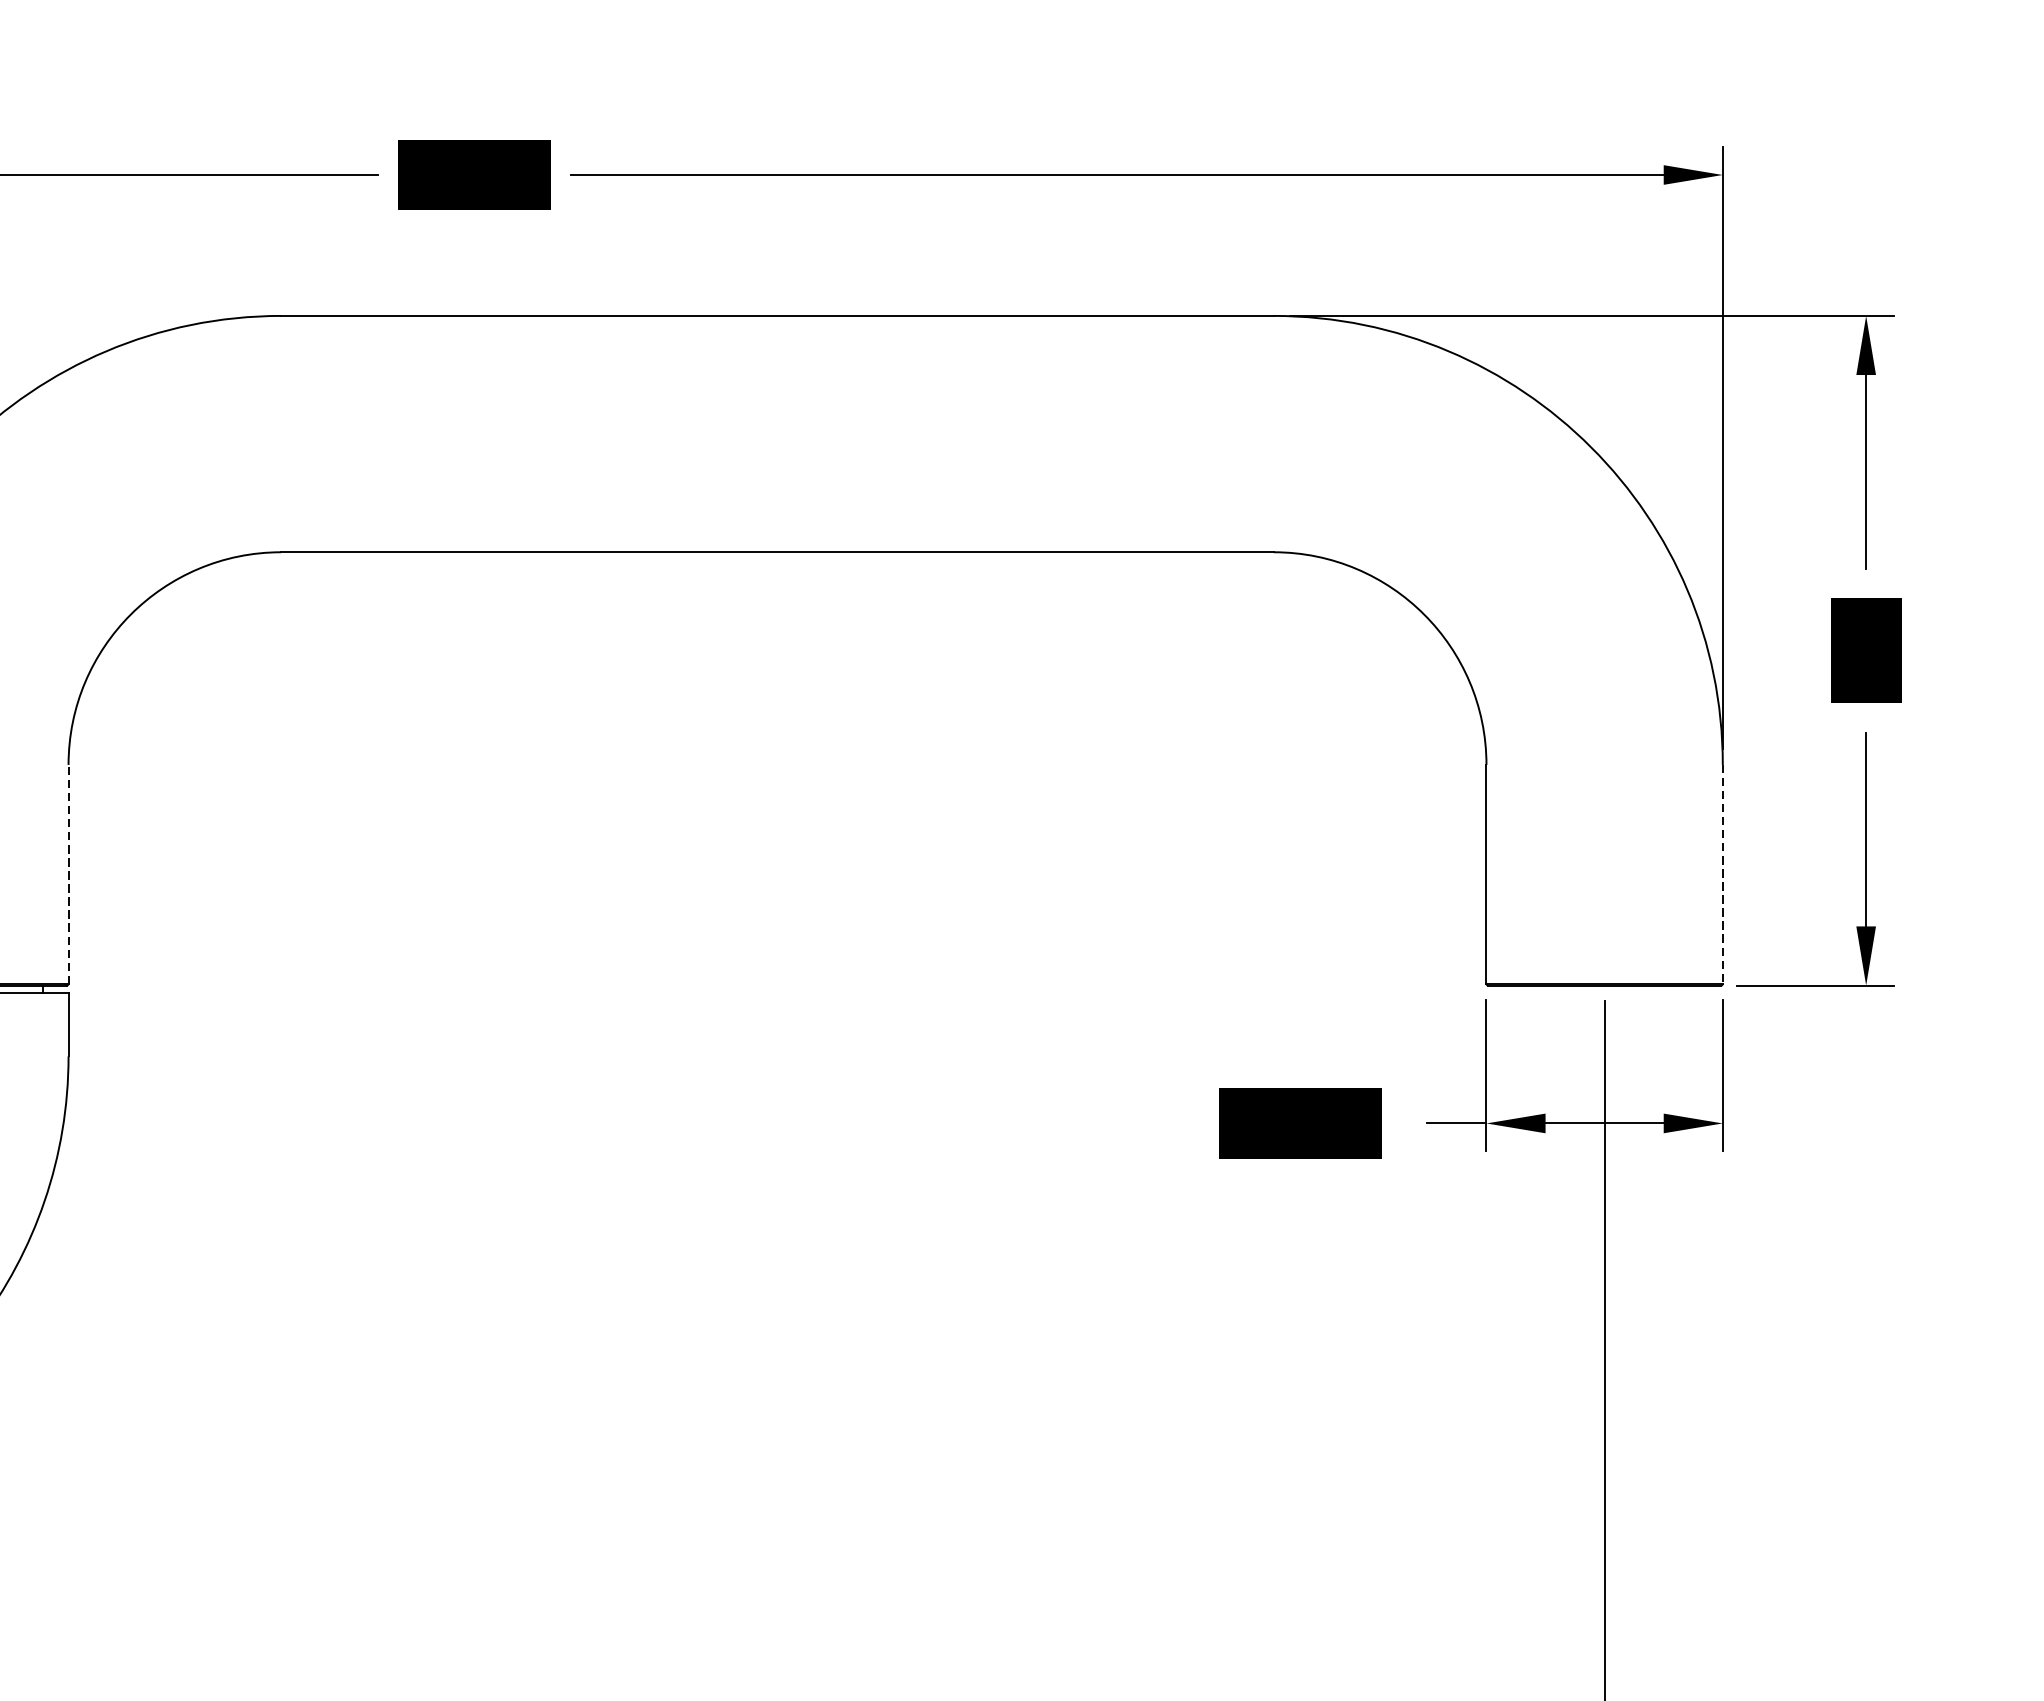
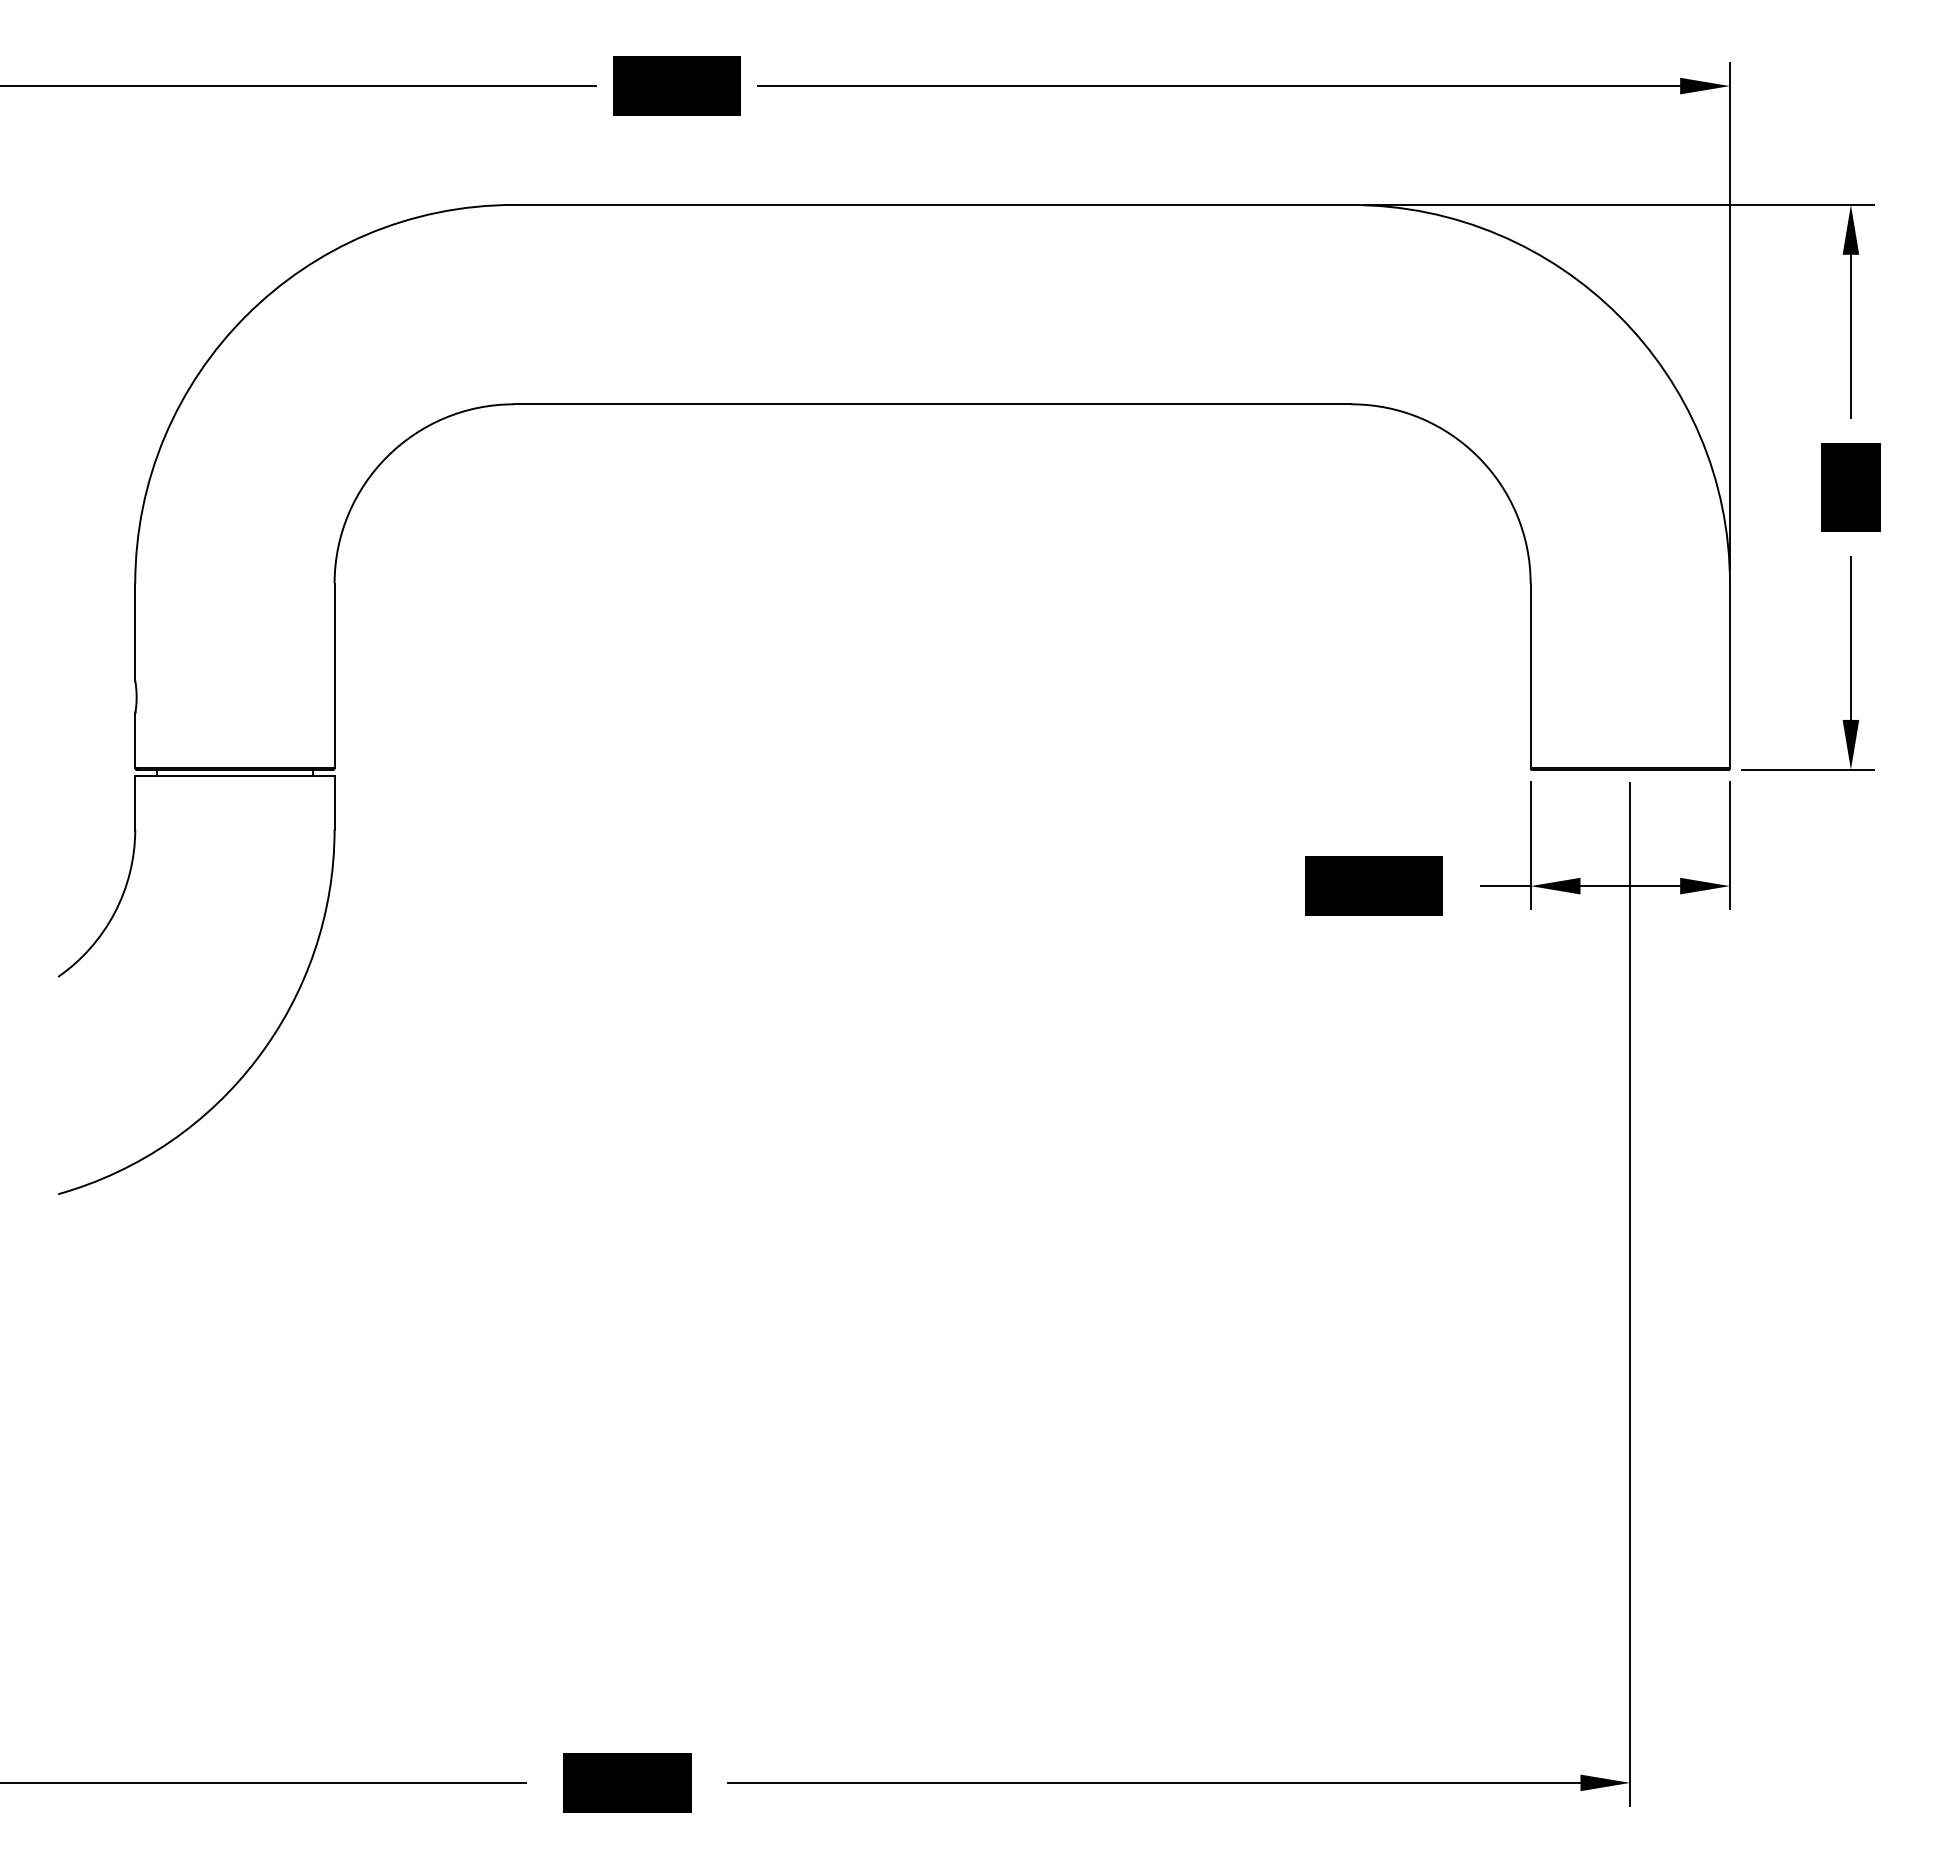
line: (68, 873) -> (334, 675), dashed -> solid
line: (1722, 874) -> (1729, 676), dashed -> solid

